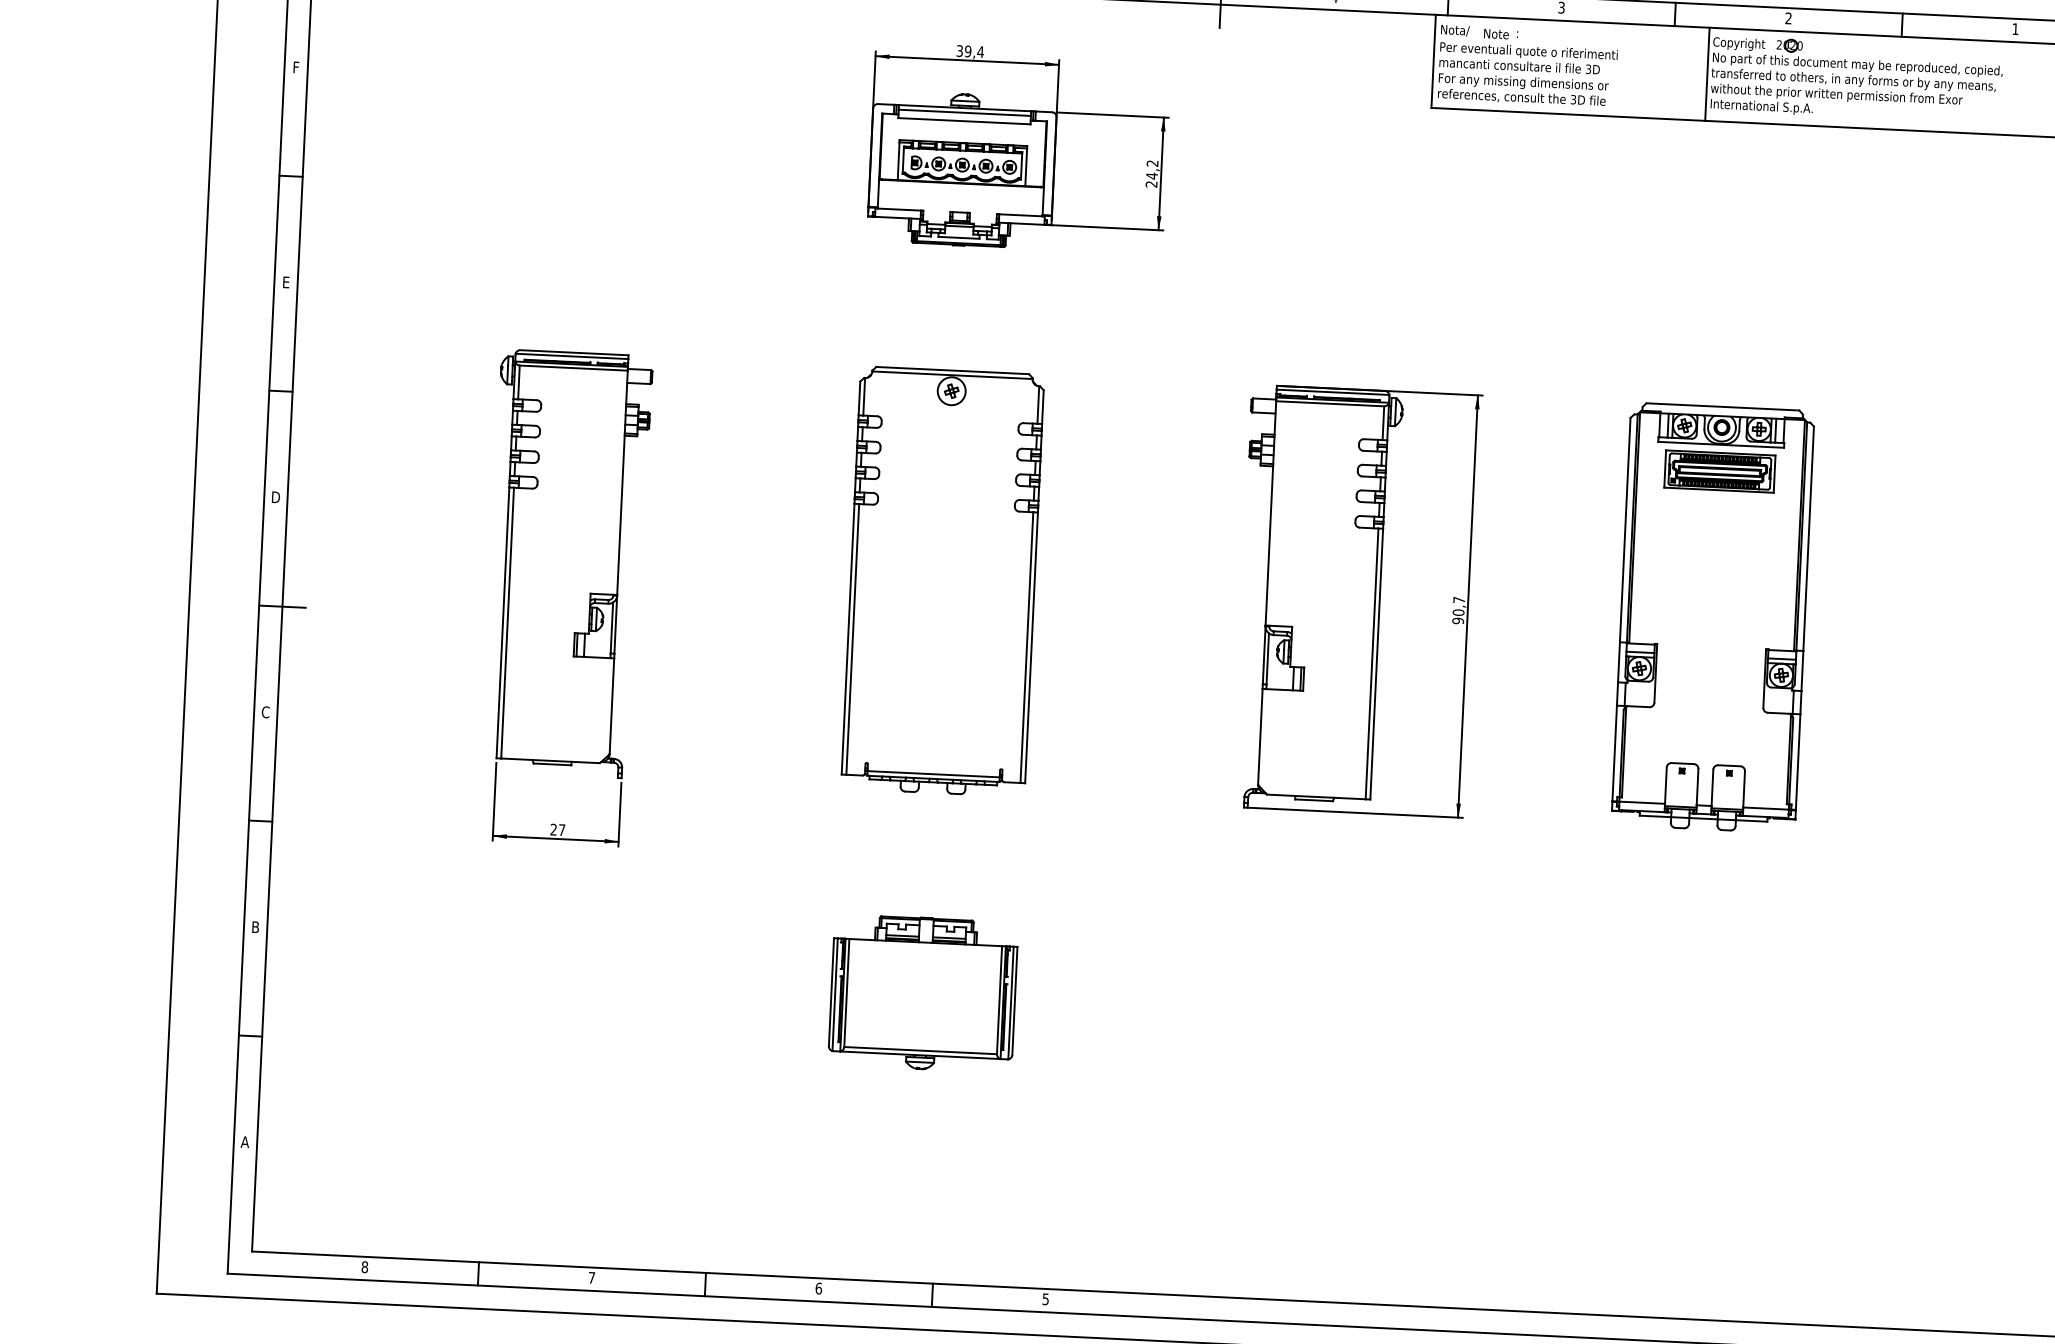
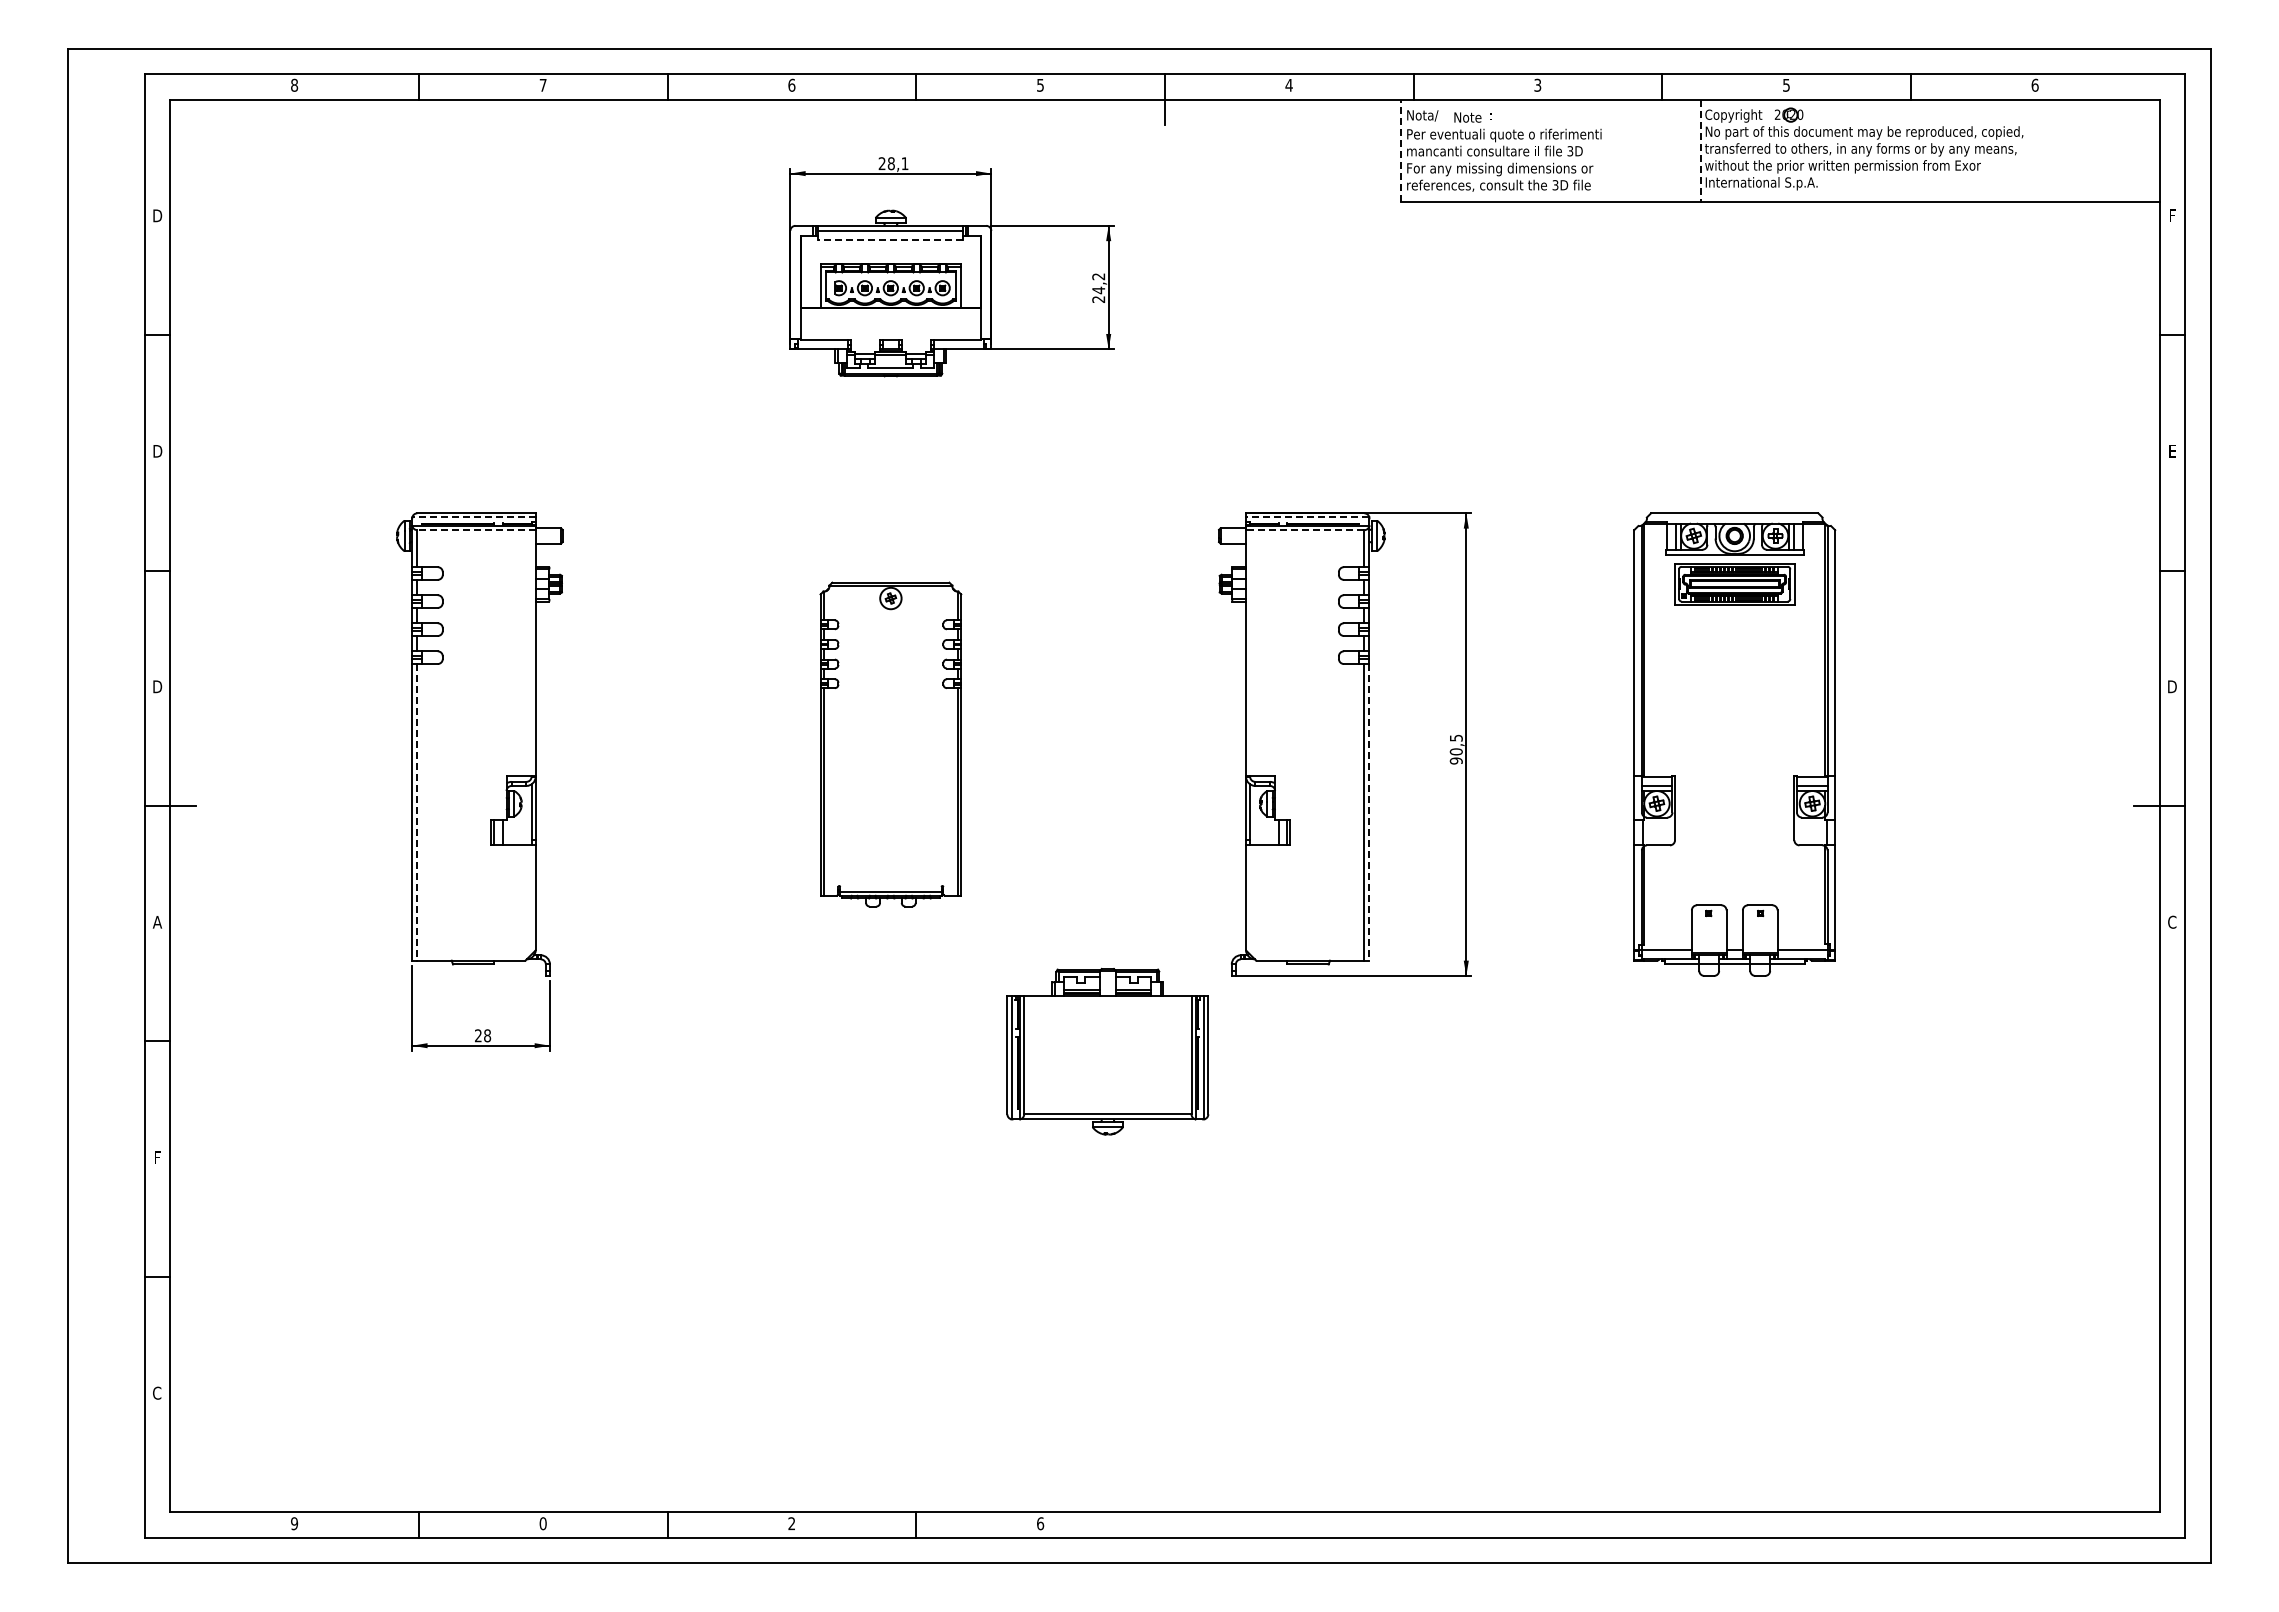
text: (1788, 17) -> (1786, 84), 2 -> 5
text: (2015, 28) -> (2034, 84), 1 -> 6
text: (970, 51) -> (893, 163), 39,4 -> 28,1
line: (1433, 61) -> (1400, 150), solid -> dashed
text: (296, 67) -> (157, 215), F -> D
line: (1707, 75) -> (1700, 151), solid -> dashed
line: (964, 121) -> (890, 240), solid -> dashed
text: (285, 282) -> (157, 451), E -> D
line: (572, 356) -> (474, 517), solid -> dashed
line: (573, 368) -> (476, 530), solid -> dashed
line: (1332, 392) -> (1307, 517), solid -> dashed
line: (1329, 404) -> (1304, 530), solid -> dashed
part: (942, 581) -> (890, 744), size x0.7
text: (1459, 599) -> (1456, 737), 90,7 -> 90,5
line: (507, 623) -> (417, 812), solid -> dashed
line: (1376, 664) -> (1369, 812), solid -> dashed
text: (265, 711) -> (157, 921), C -> A
text: (562, 829) -> (487, 1035), 27 -> 28
text: (255, 927) -> (157, 1157), B -> F
part: (923, 993) -> (1107, 1051), moved
text: (244, 1141) -> (156, 1392), A -> C
text: (364, 1266) -> (294, 1523), 8 -> 9
text: (591, 1277) -> (542, 1523), 7 -> 0
text: (818, 1288) -> (791, 1523), 6 -> 2
text: (1045, 1299) -> (1040, 1523), 5 -> 6

